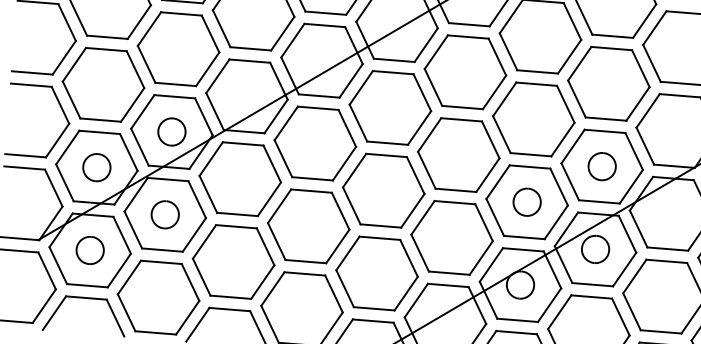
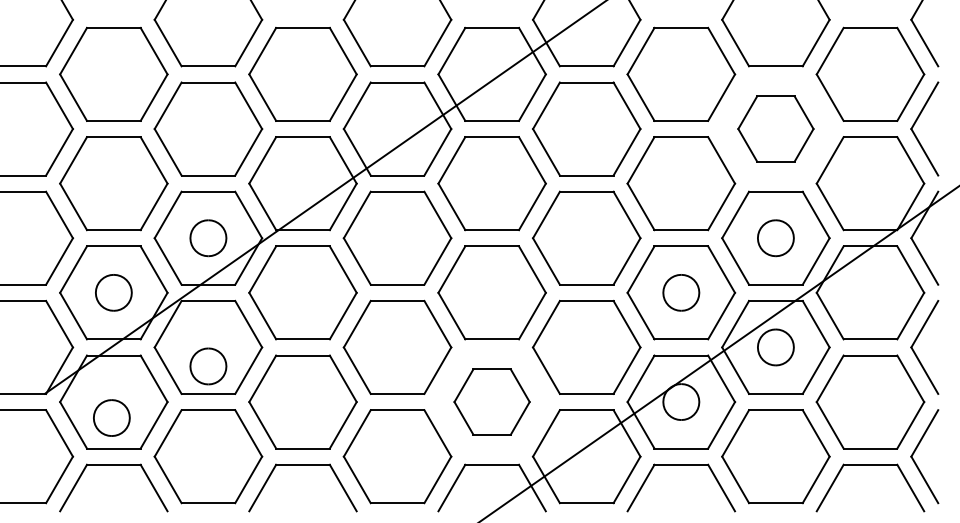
part: (608, 83) -> (775, 128), size x0.7
part: (165, 214) -> (208, 366), moved
part: (89, 250) -> (111, 417), moved
part: (376, 273) -> (491, 401), size x0.7

